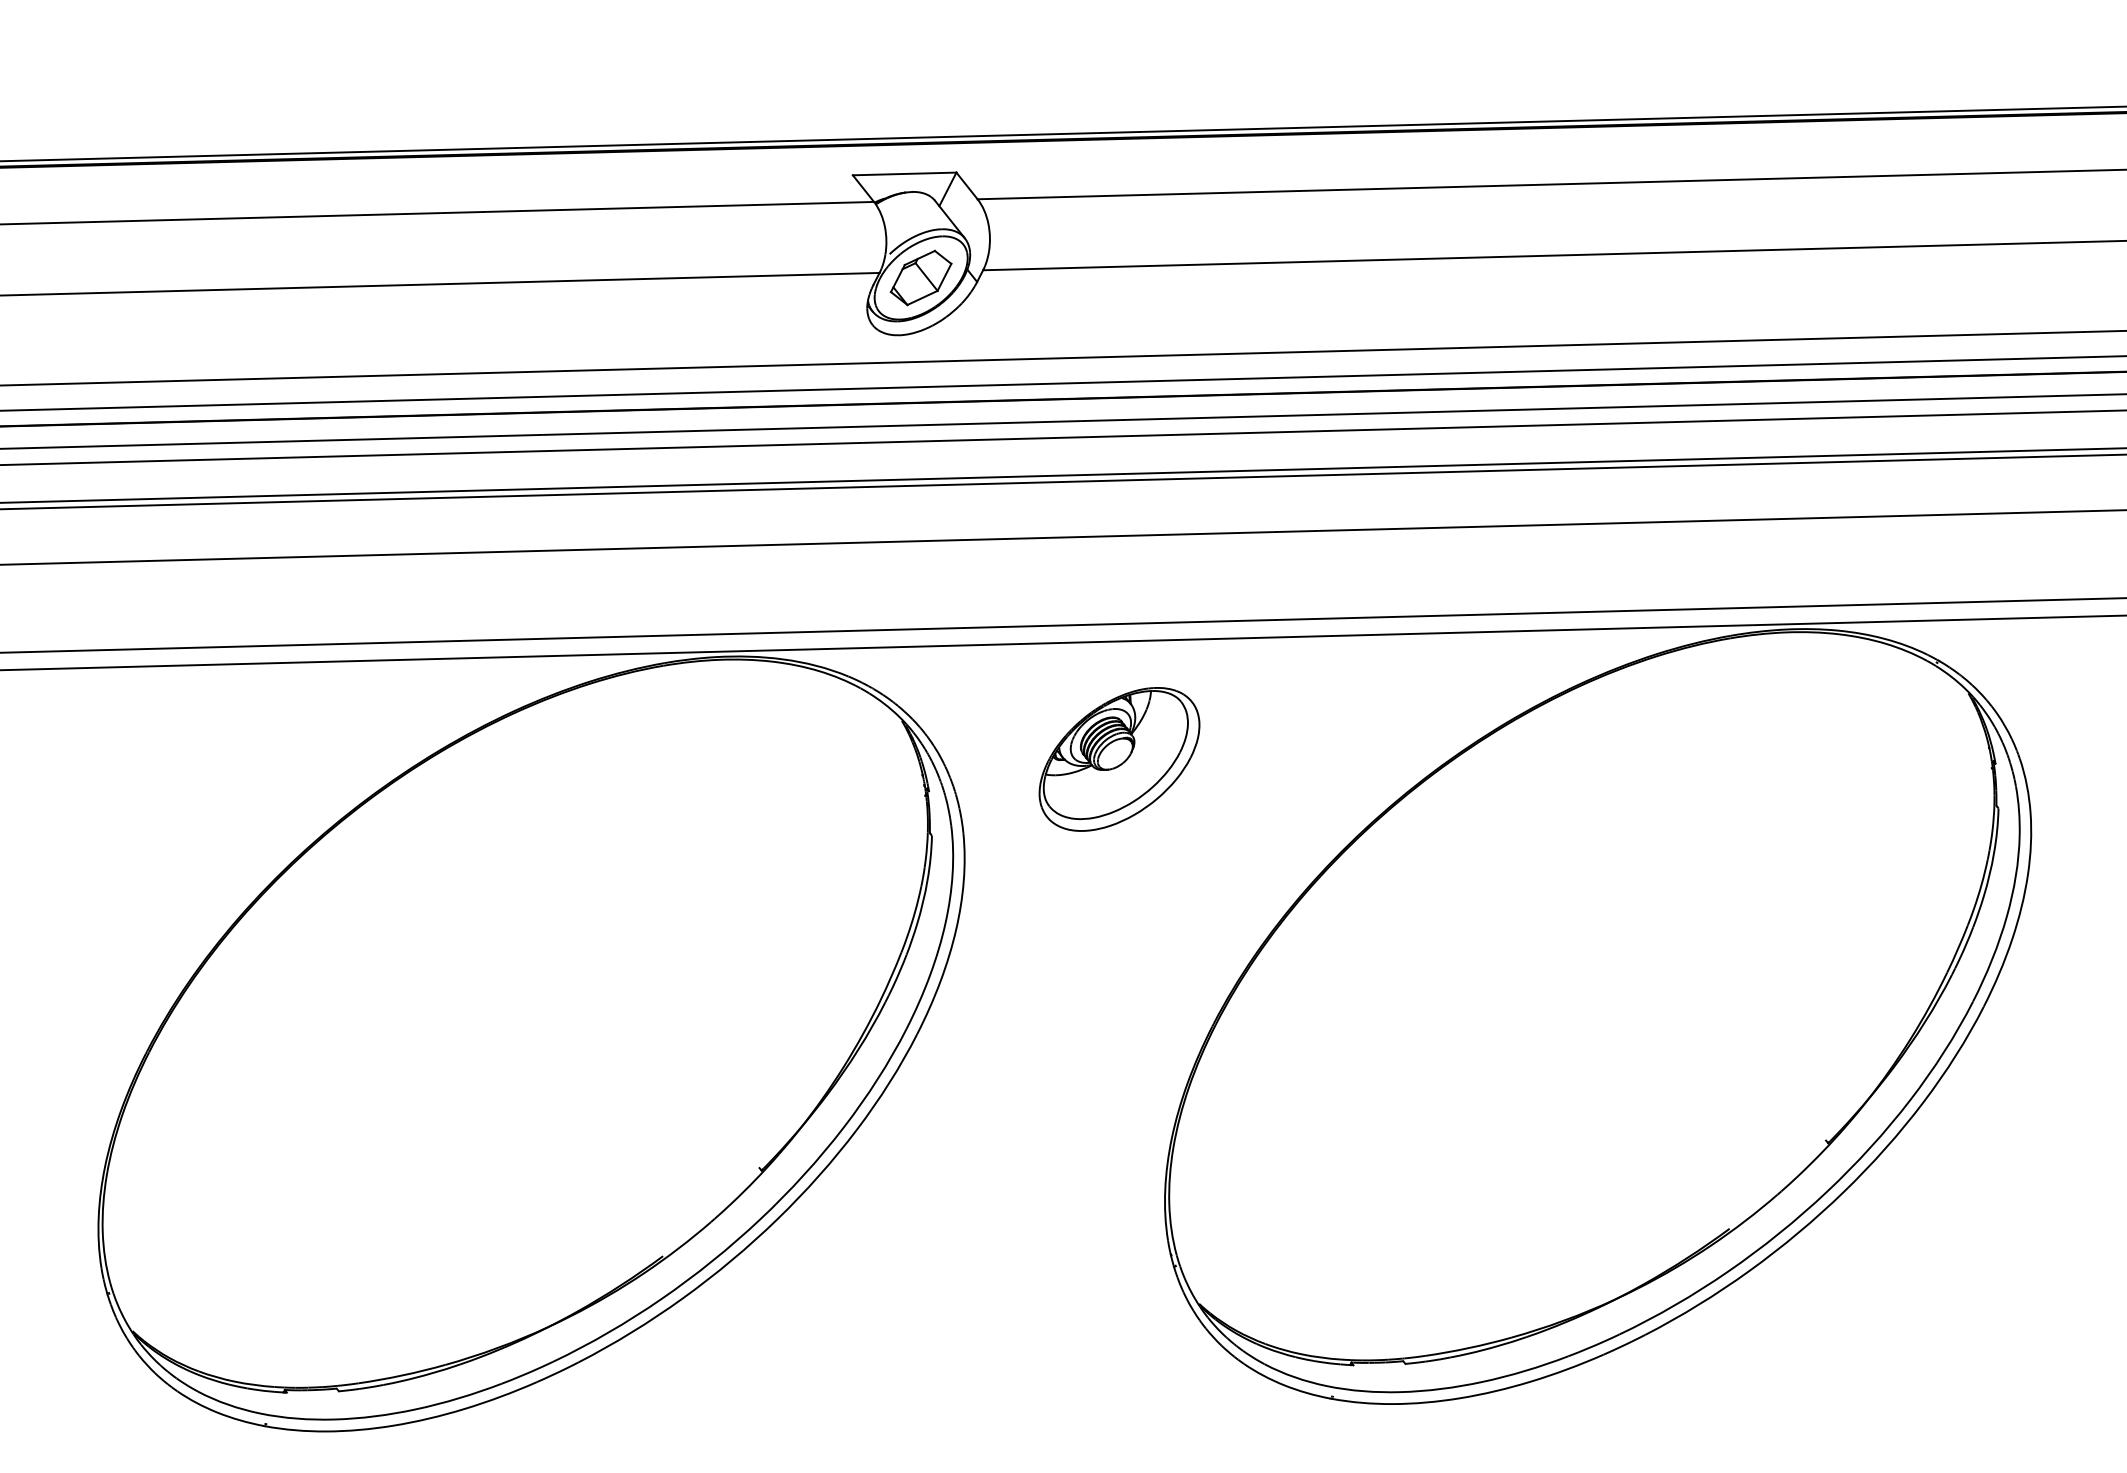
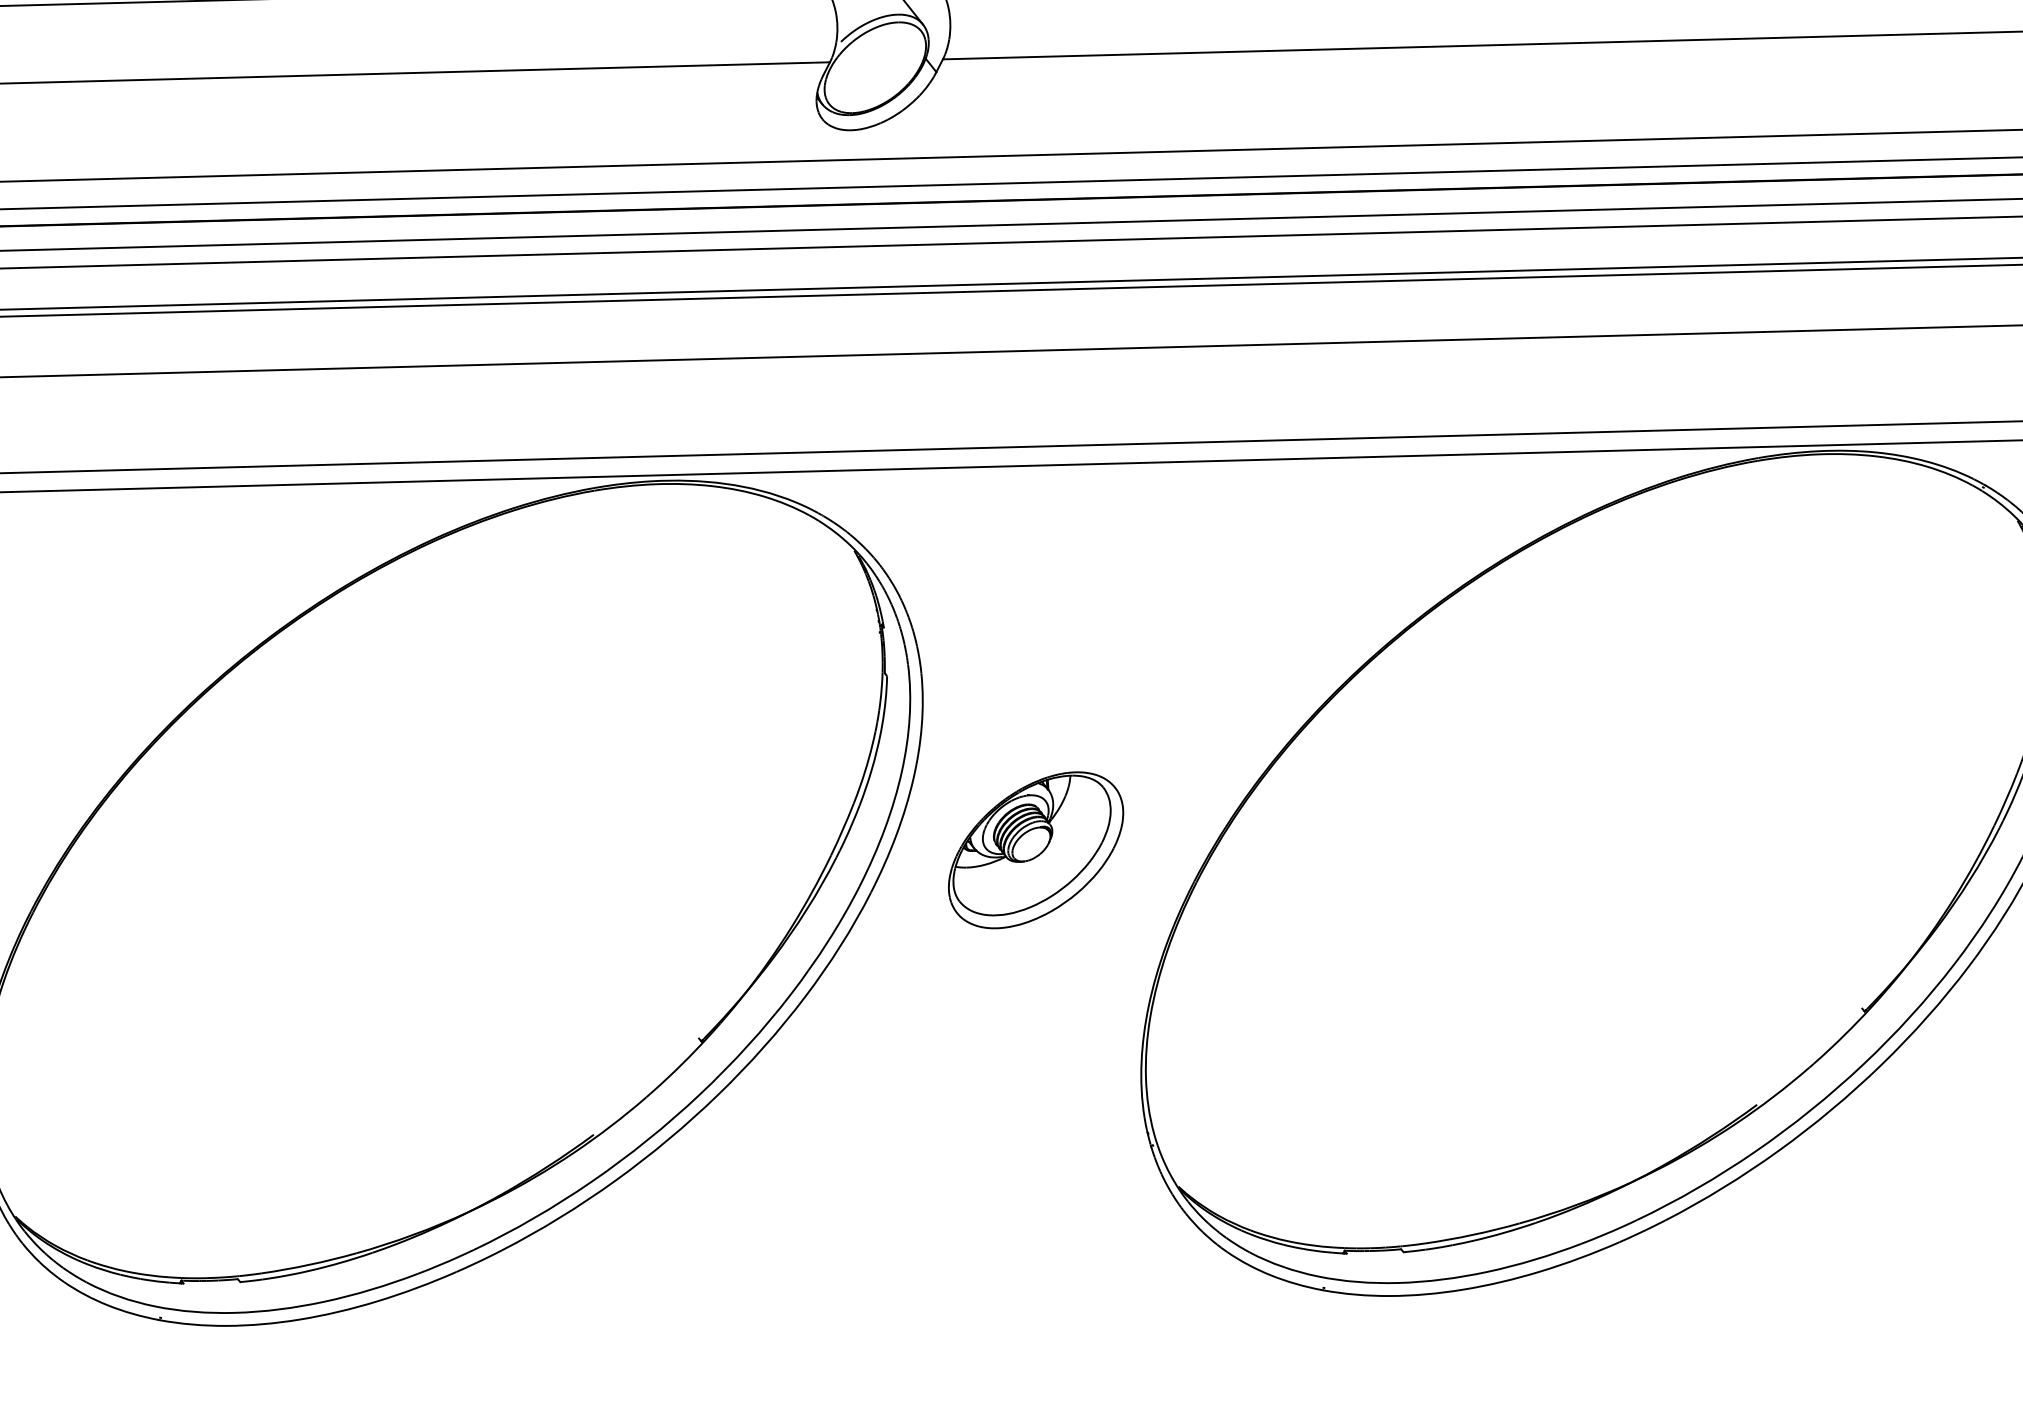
part: (920, 277) -> (874, 67), removed
part: (1119, 759) -> (1036, 850), moved

